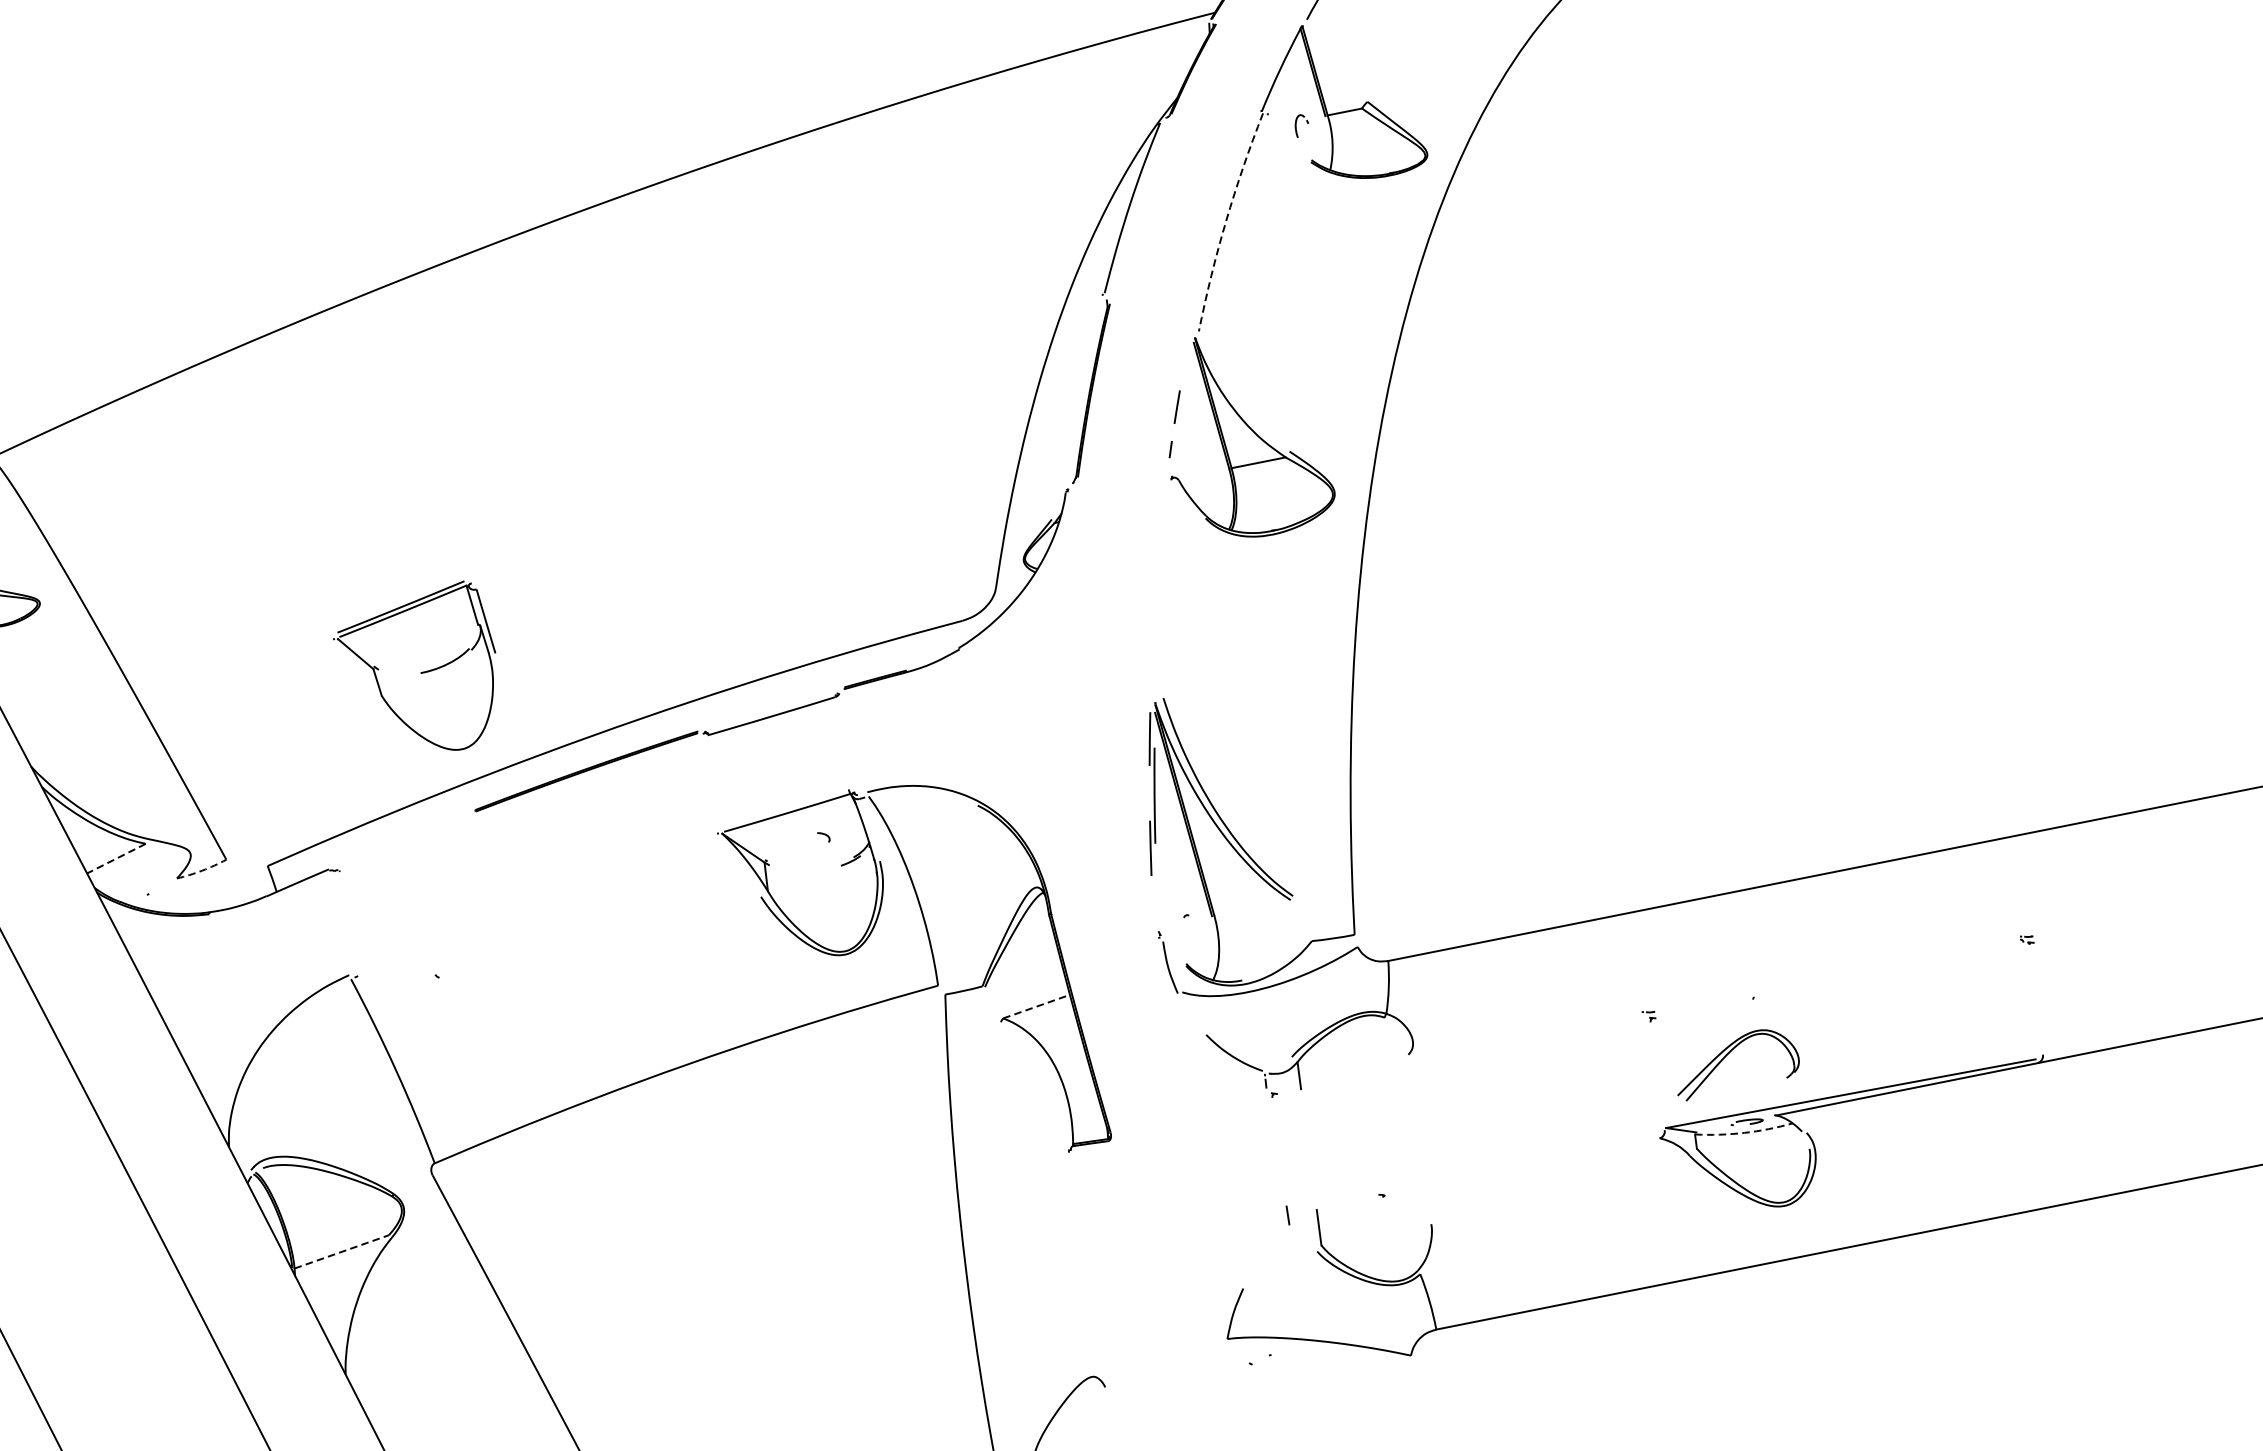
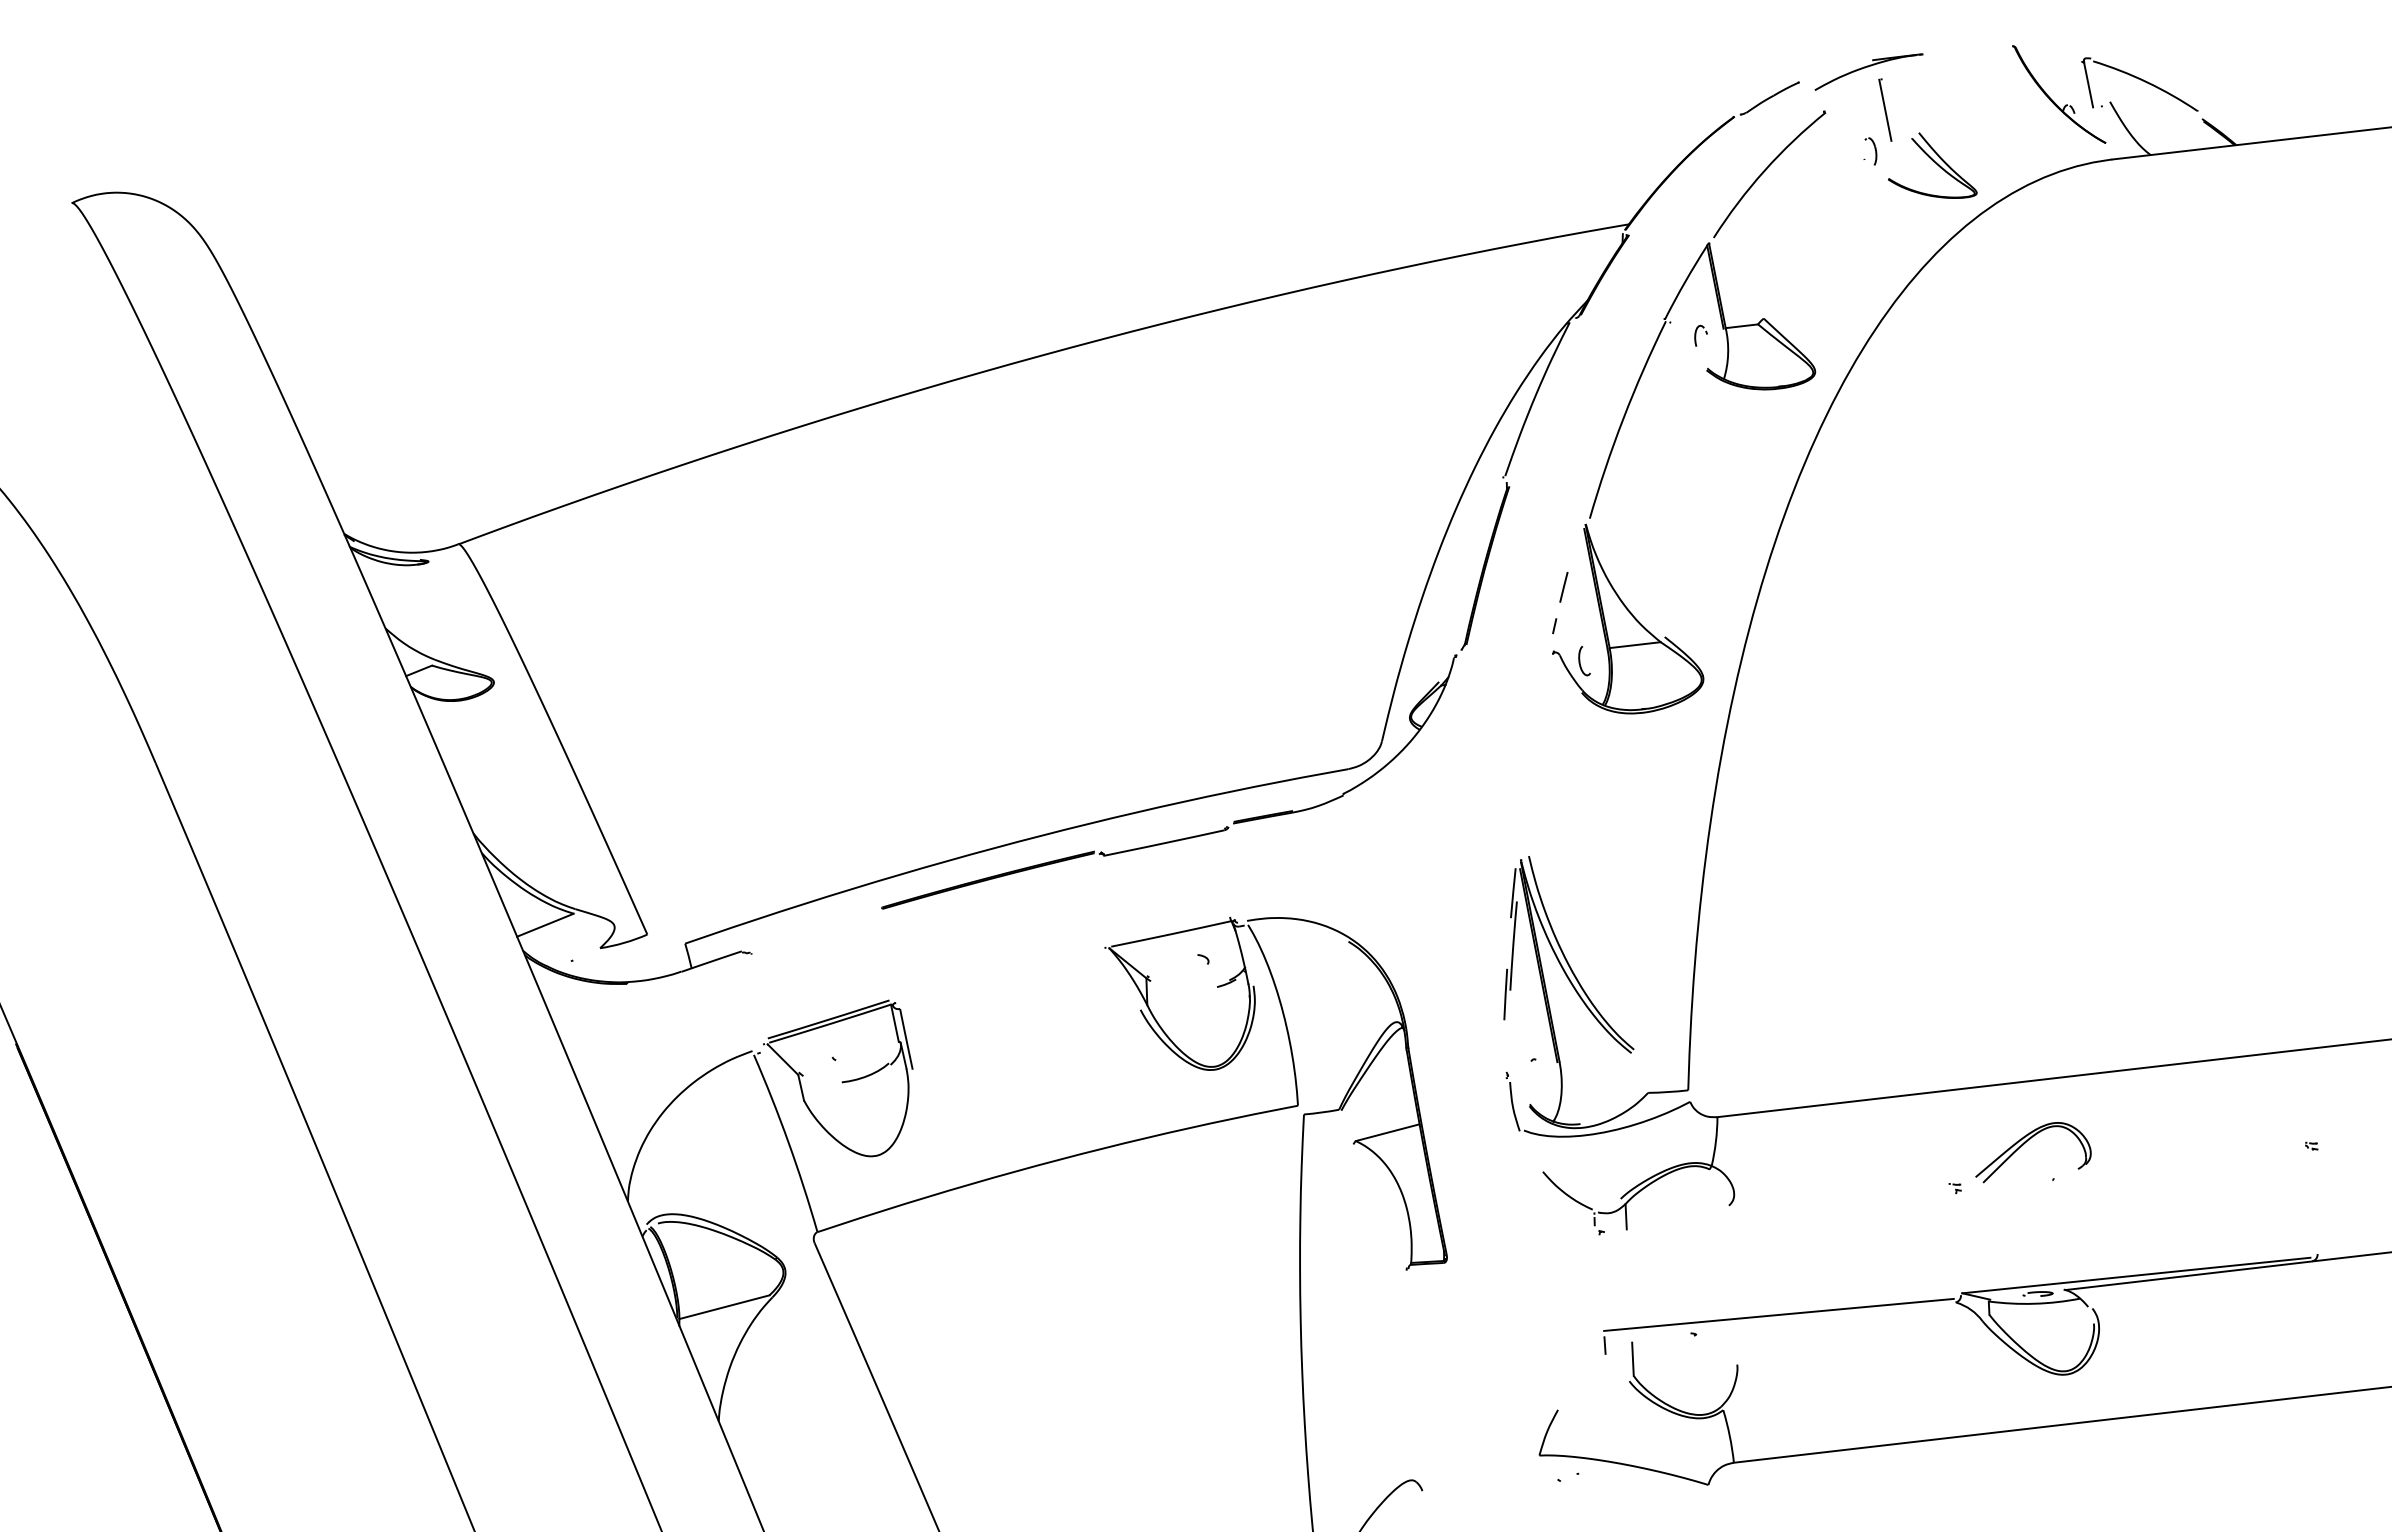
arc: (1226, 221) -> (1623, 418), dashed -> solid
curve: (1201, 485) -> (1580, 661), added
part: (416, 669) -> (838, 1078), moved
line: (116, 858) -> (545, 925), dashed -> solid
arc: (202, 870) -> (624, 942), dashed -> solid
line: (1036, 1006) -> (1387, 1132), dashed -> solid
part: (1728, 1055) -> (2025, 1143), moved
arc: (1744, 1132) -> (2034, 1303), dashed -> solid
line: (1471, 1166) -> (1778, 1314), added
line: (341, 1252) -> (724, 1307), dashed -> solid

